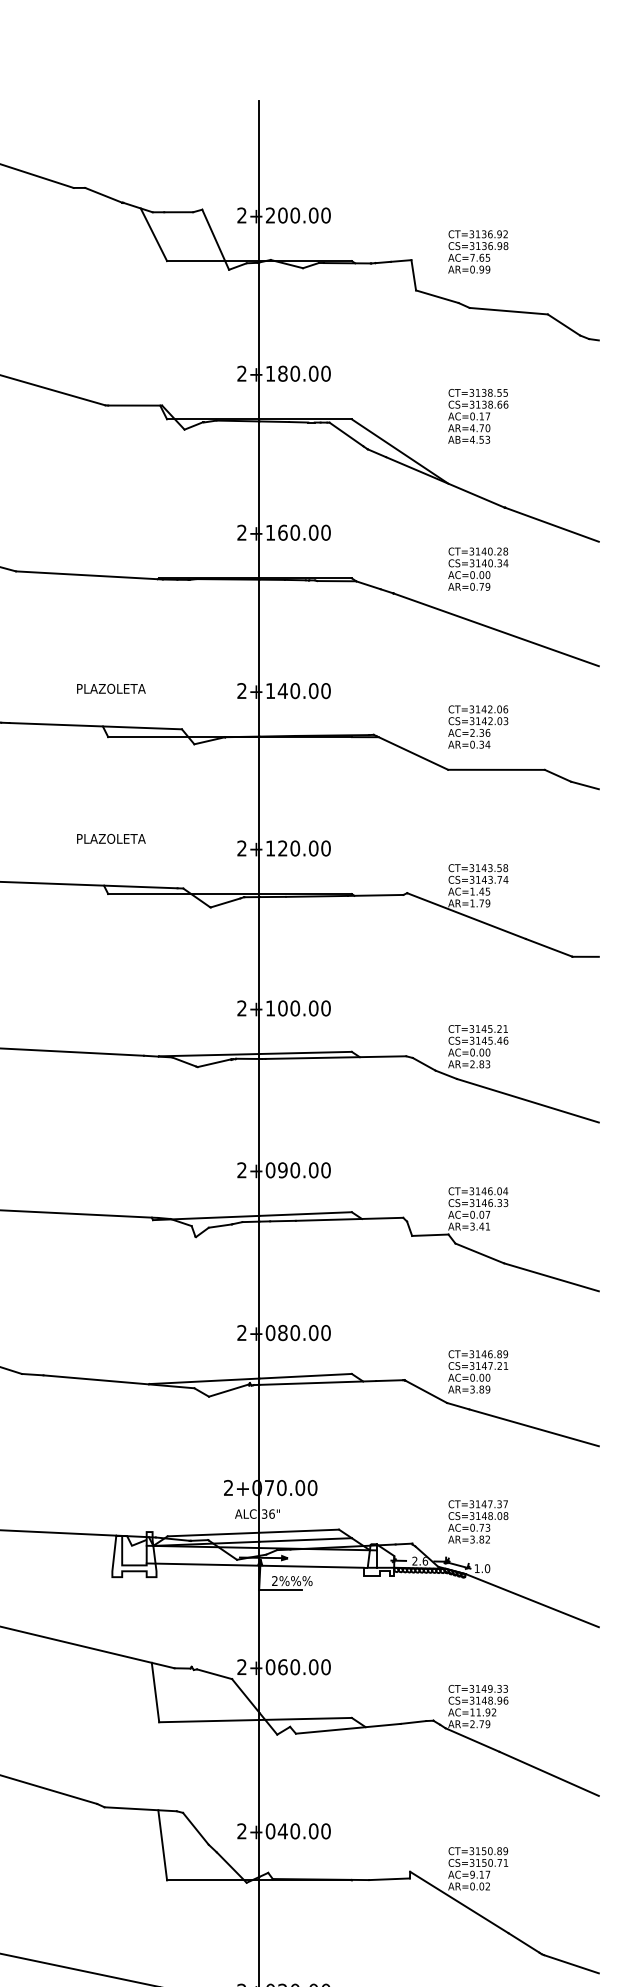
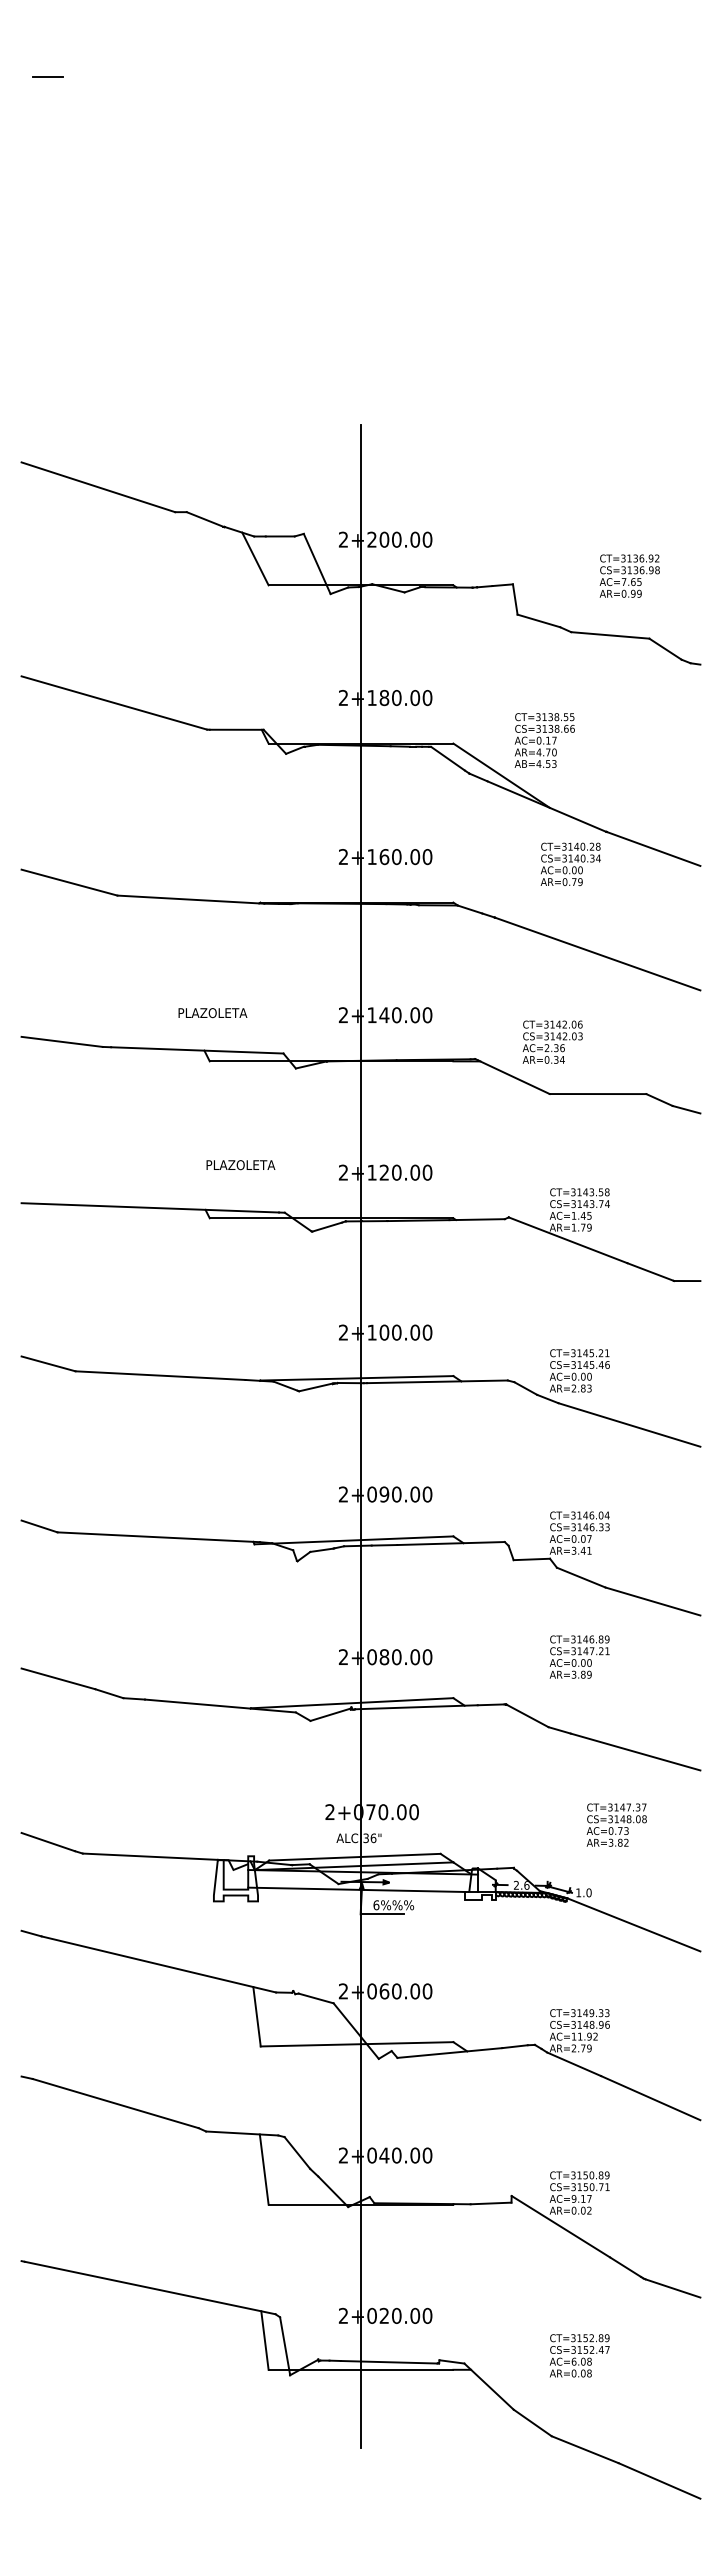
text: (477, 251) -> (629, 575), moved
text: (477, 416) -> (544, 740), moved
text: (477, 568) -> (570, 863), moved
text: (477, 726) -> (552, 1041), moved
text: (110, 839) -> (240, 1165), moved
text: (477, 1371) -> (579, 1656), moved
text: (477, 1521) -> (616, 1824), moved
text: (274, 1581) -> (376, 1905), 2%%% -> 6%%%

